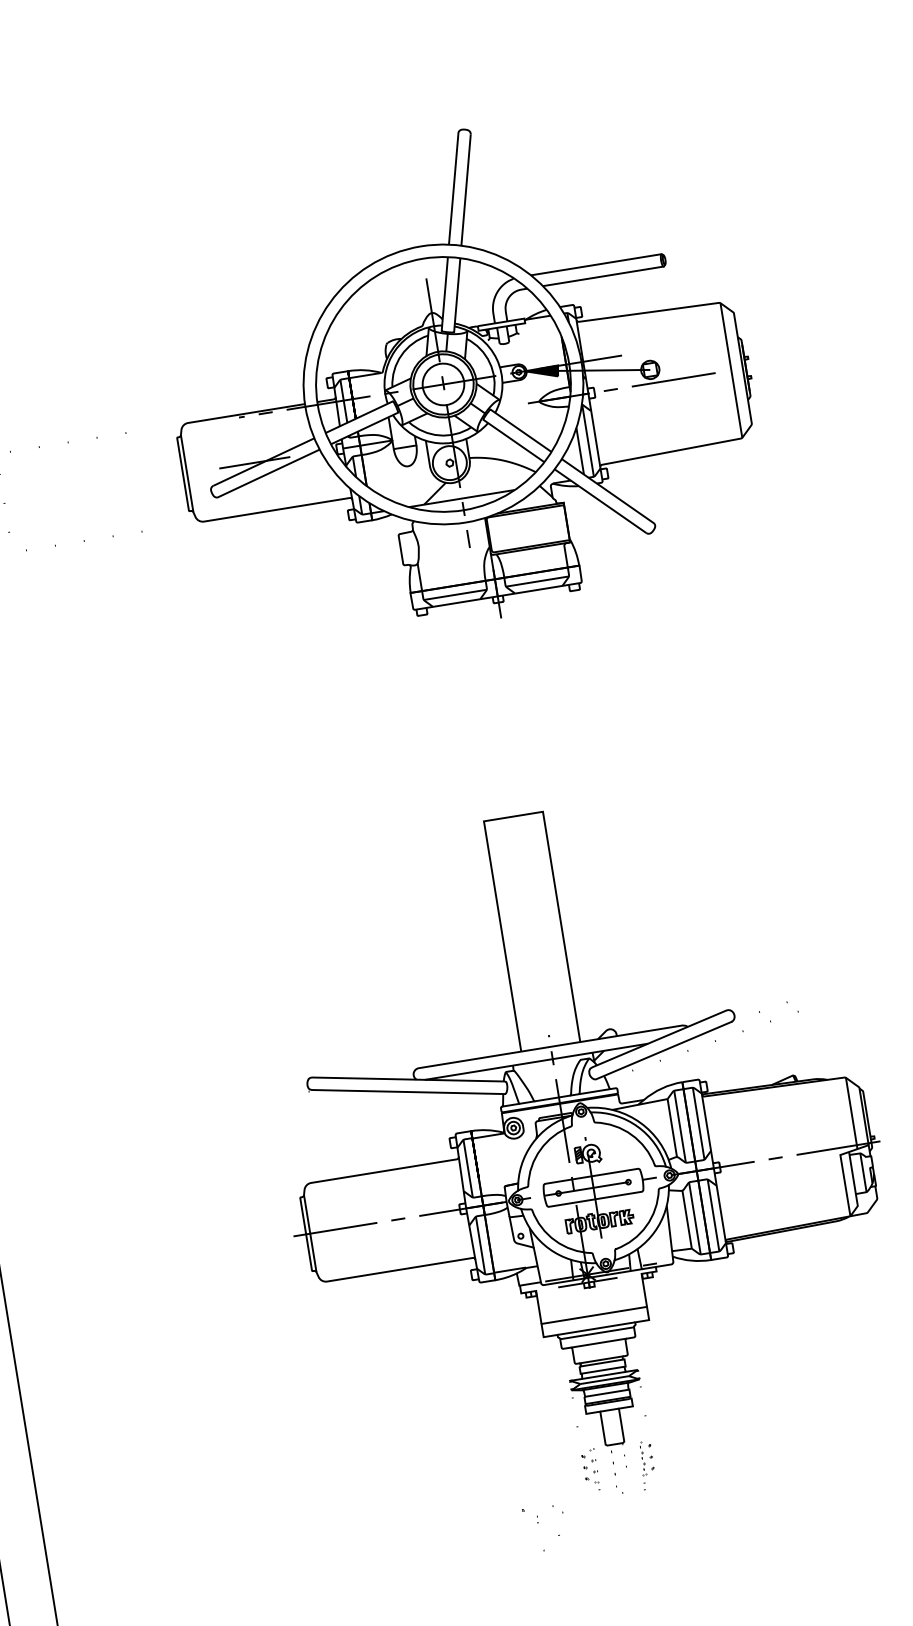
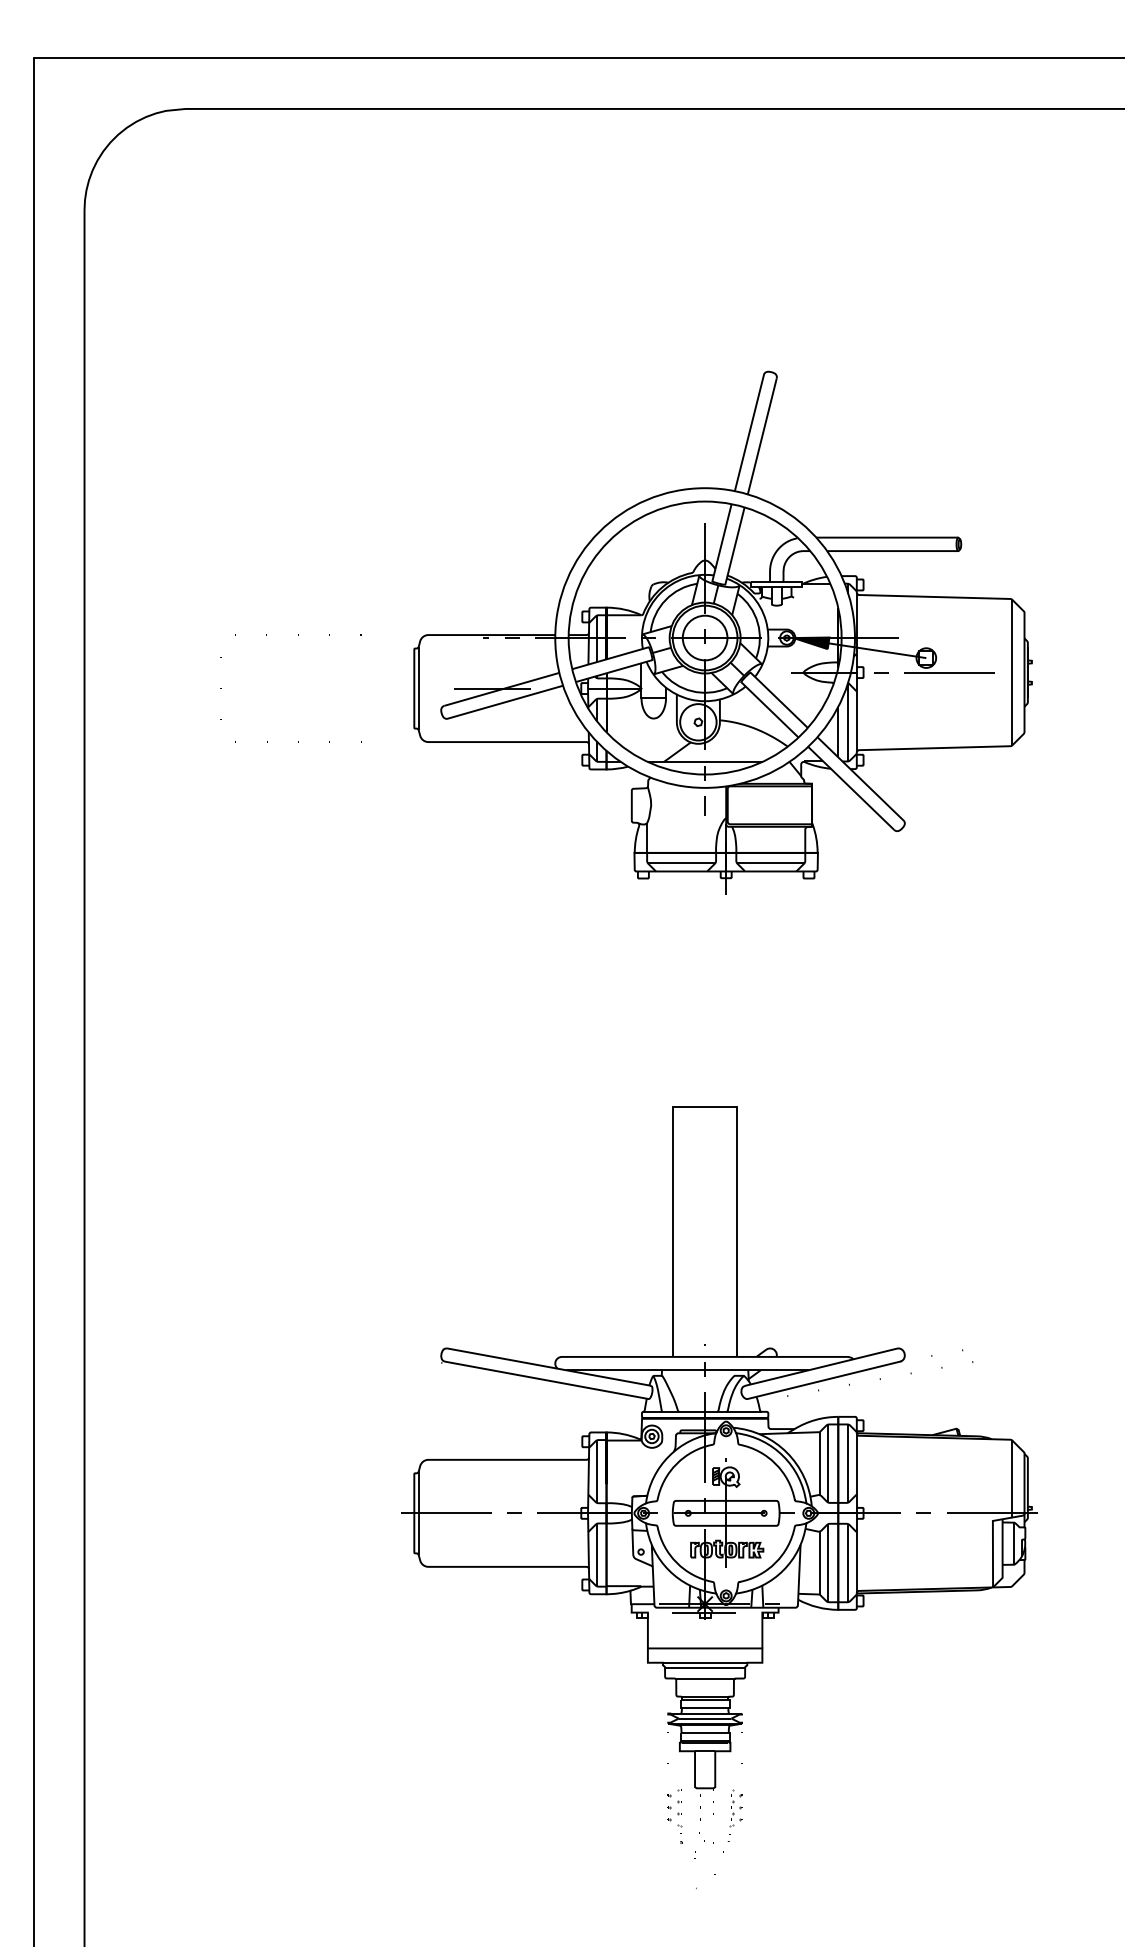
part: (538, 1523) -> (695, 1858), moved

